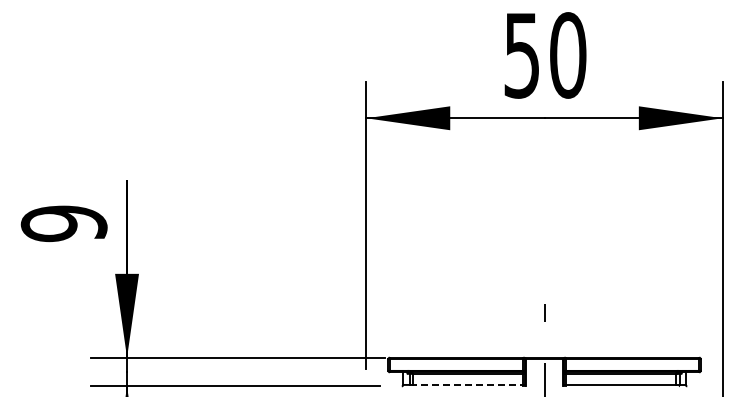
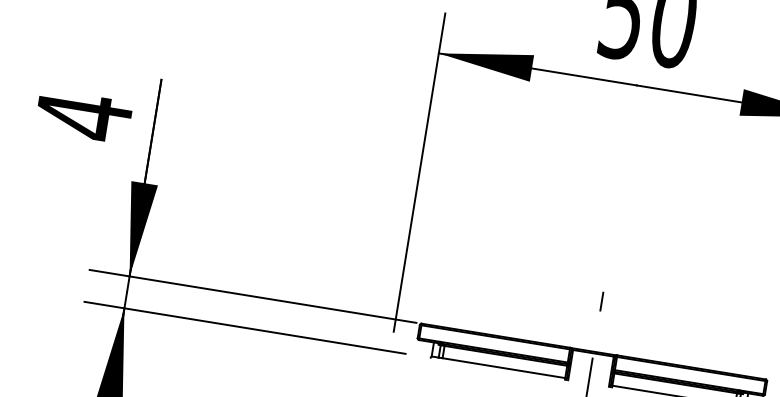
text: (63, 223) -> (83, 115), 9 -> 4
line: (467, 384) -> (503, 367), dashed -> solid

